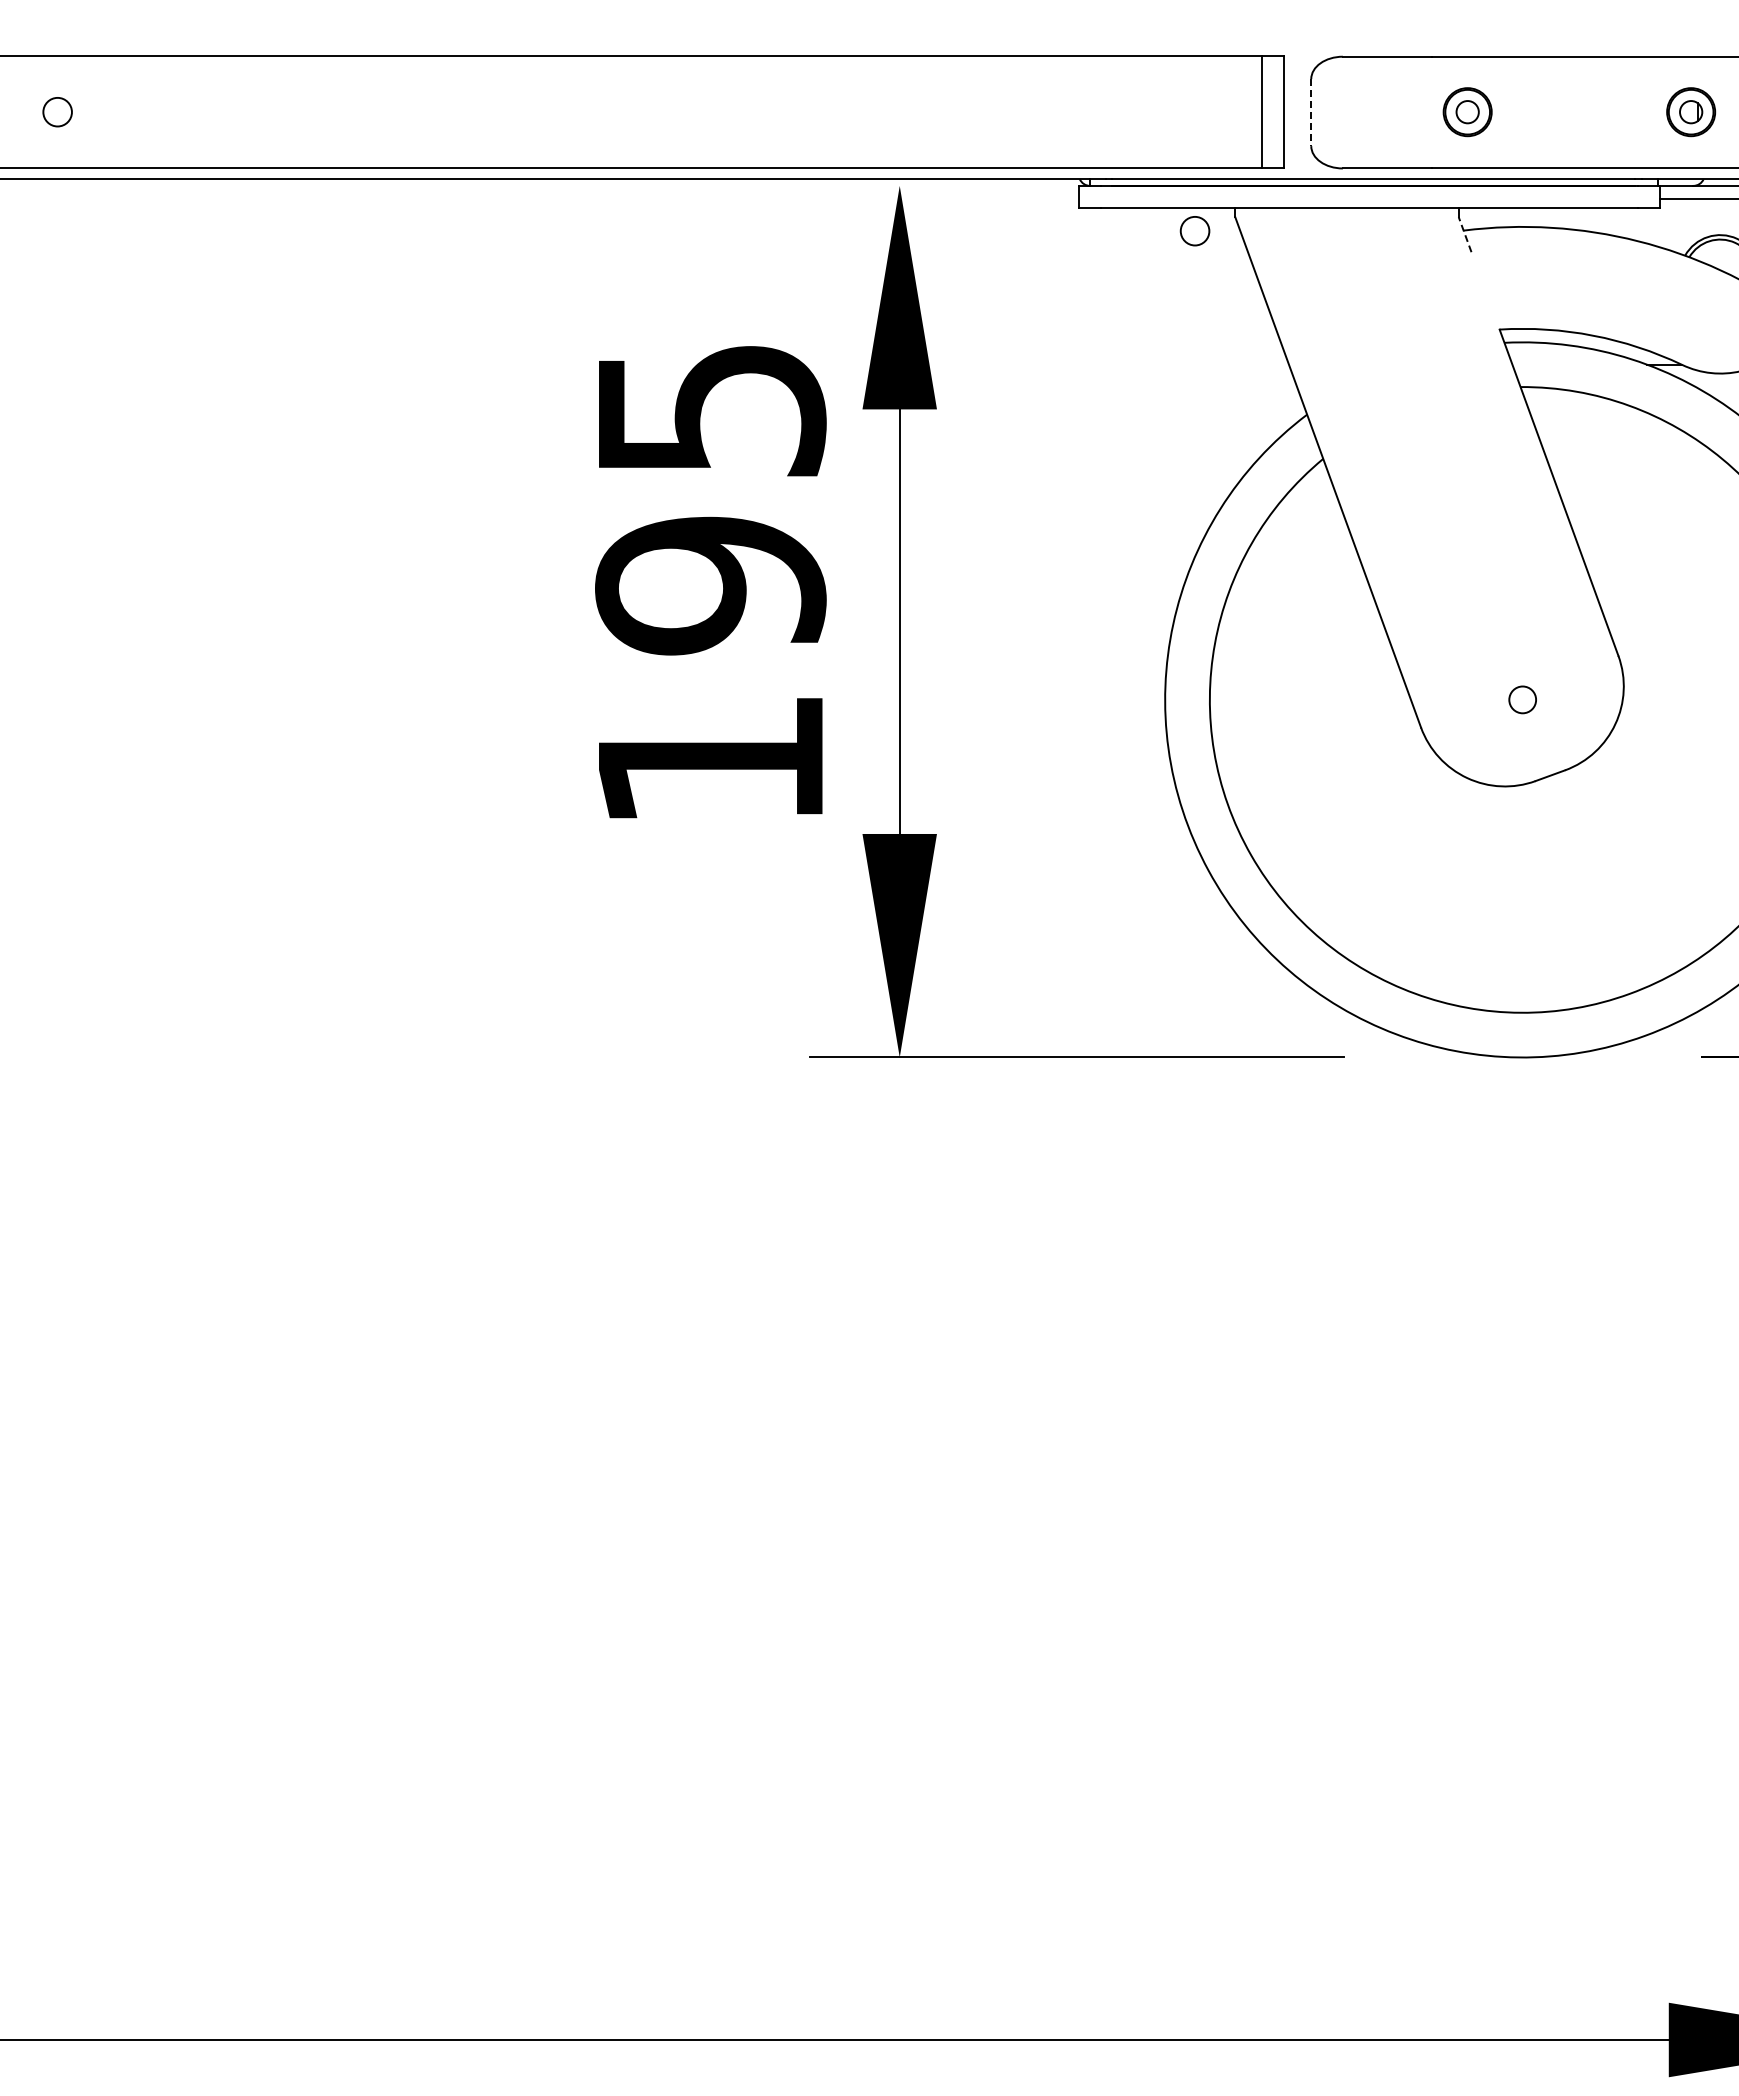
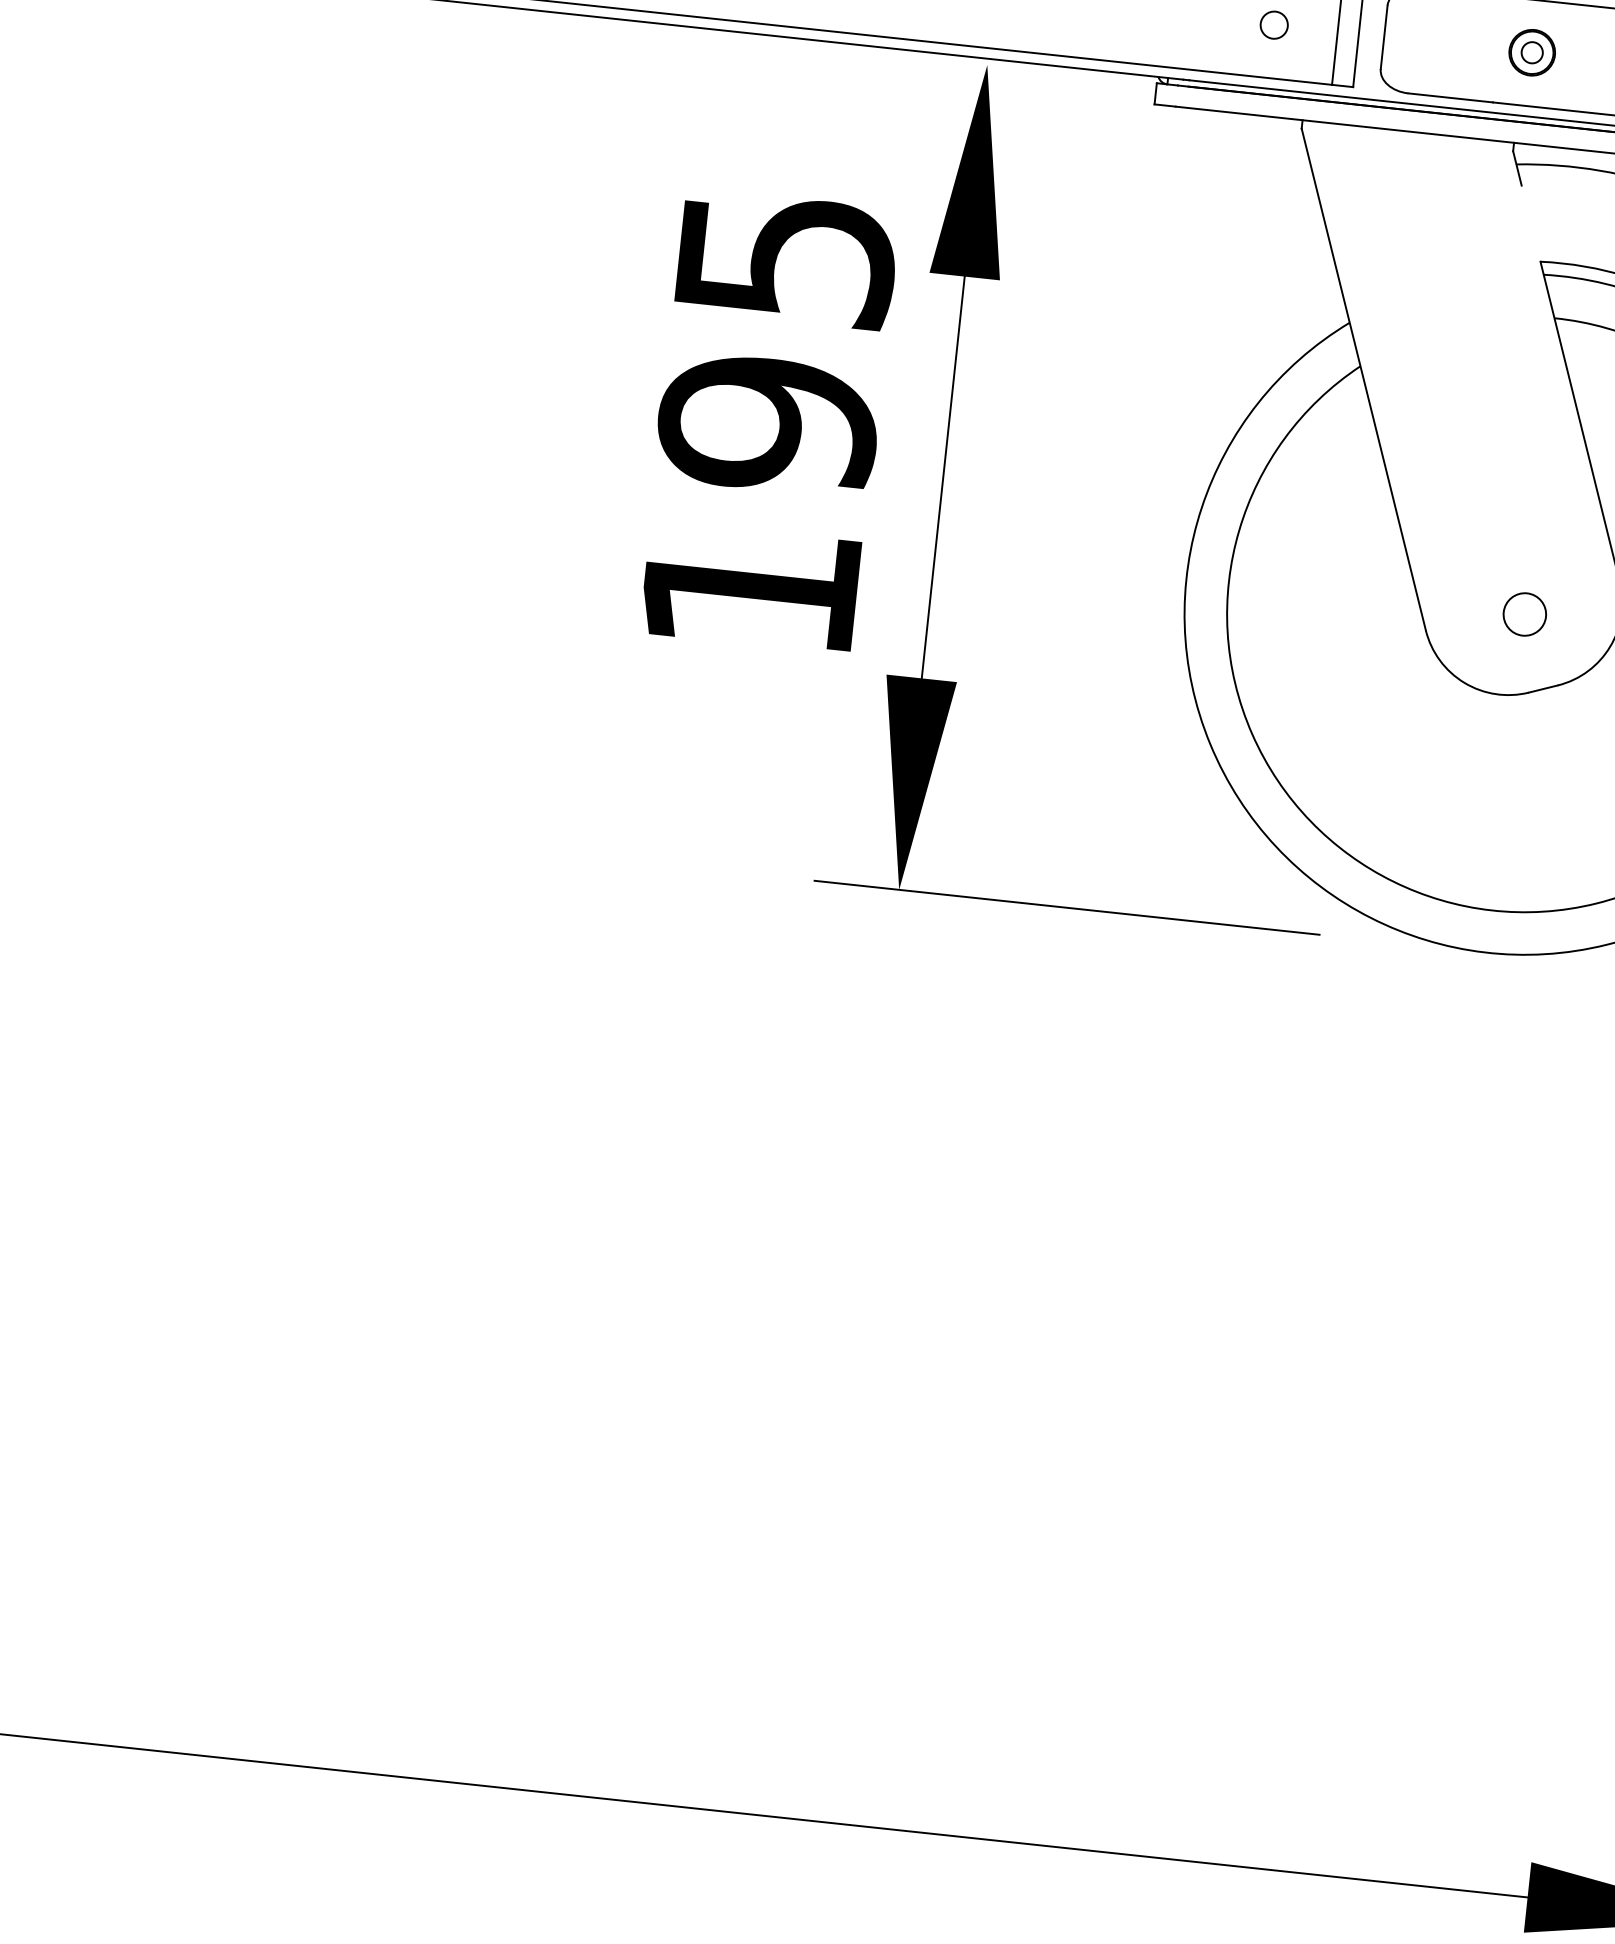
line: (1311, 112) -> (1384, 37), dashed -> solid
circle: (1194, 231) -> (1273, 25), moved
line: (1465, 234) -> (1517, 168), dashed -> solid
circle: (1522, 699) -> (1524, 614), size x1.67

